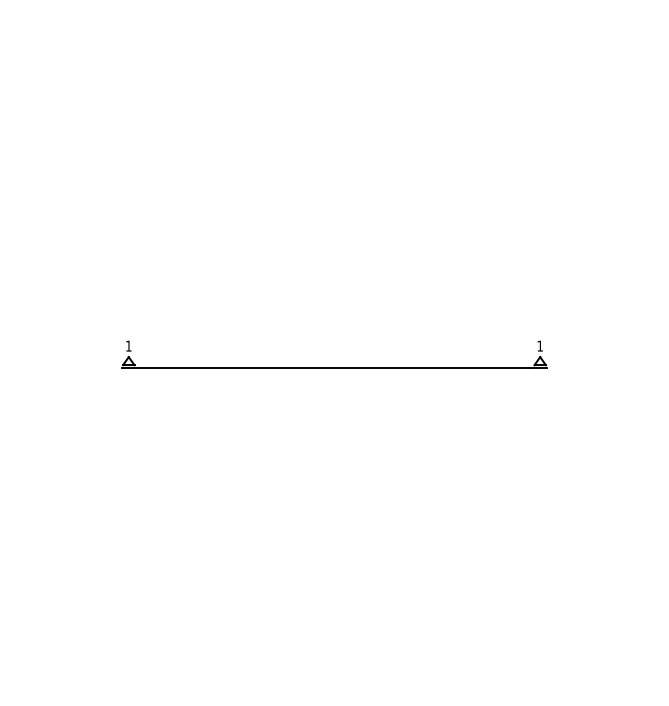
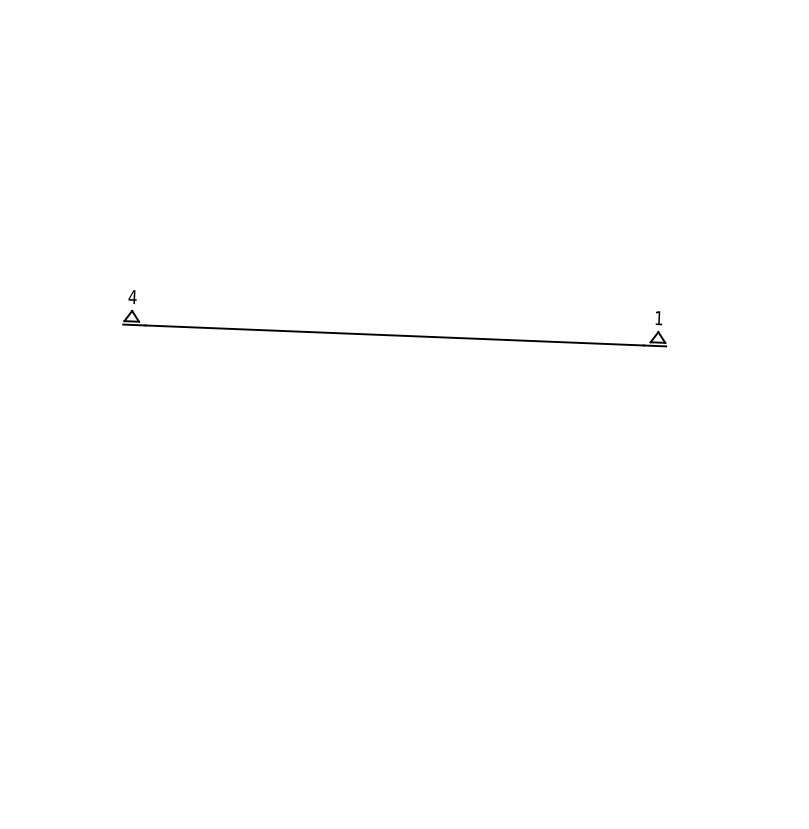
text: (128, 345) -> (132, 296), 1 -> 4

